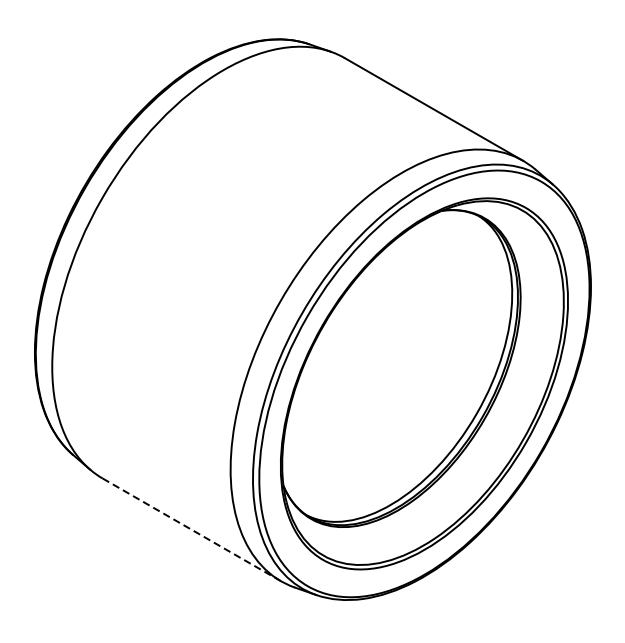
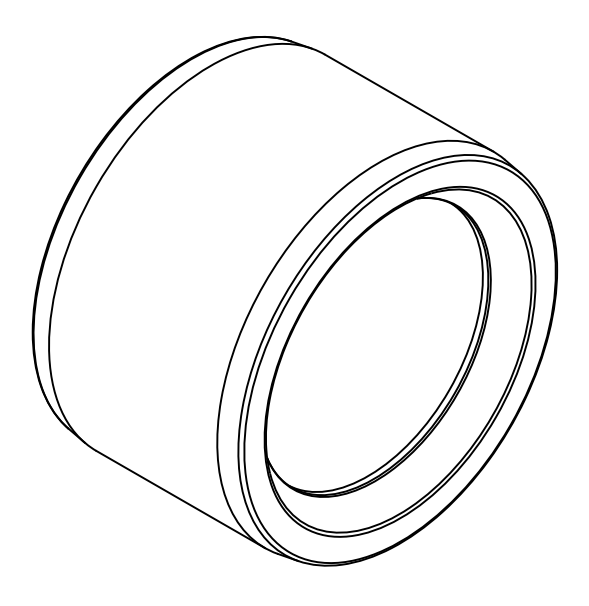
line: (192, 529) -> (181, 499), dashed -> solid

